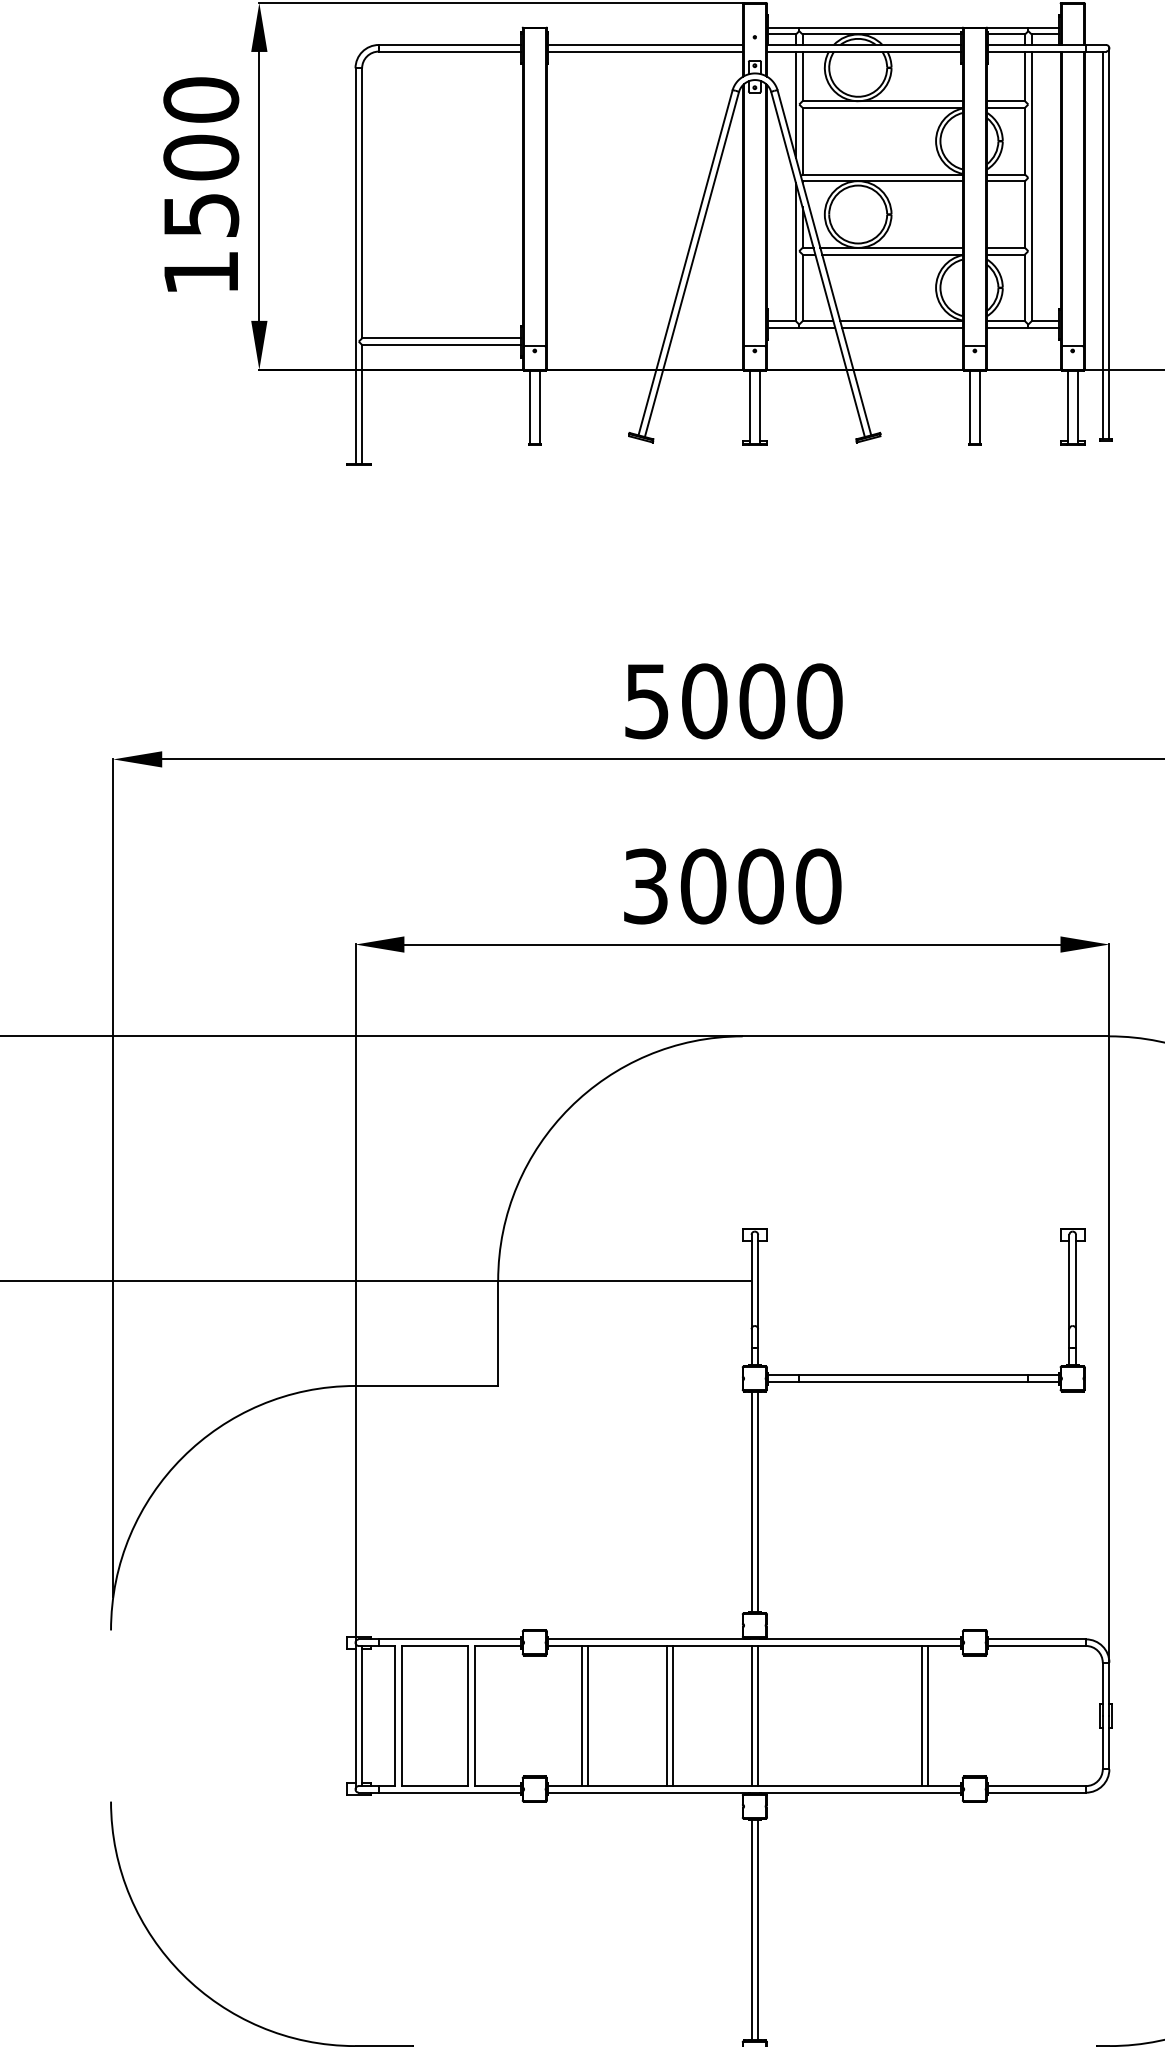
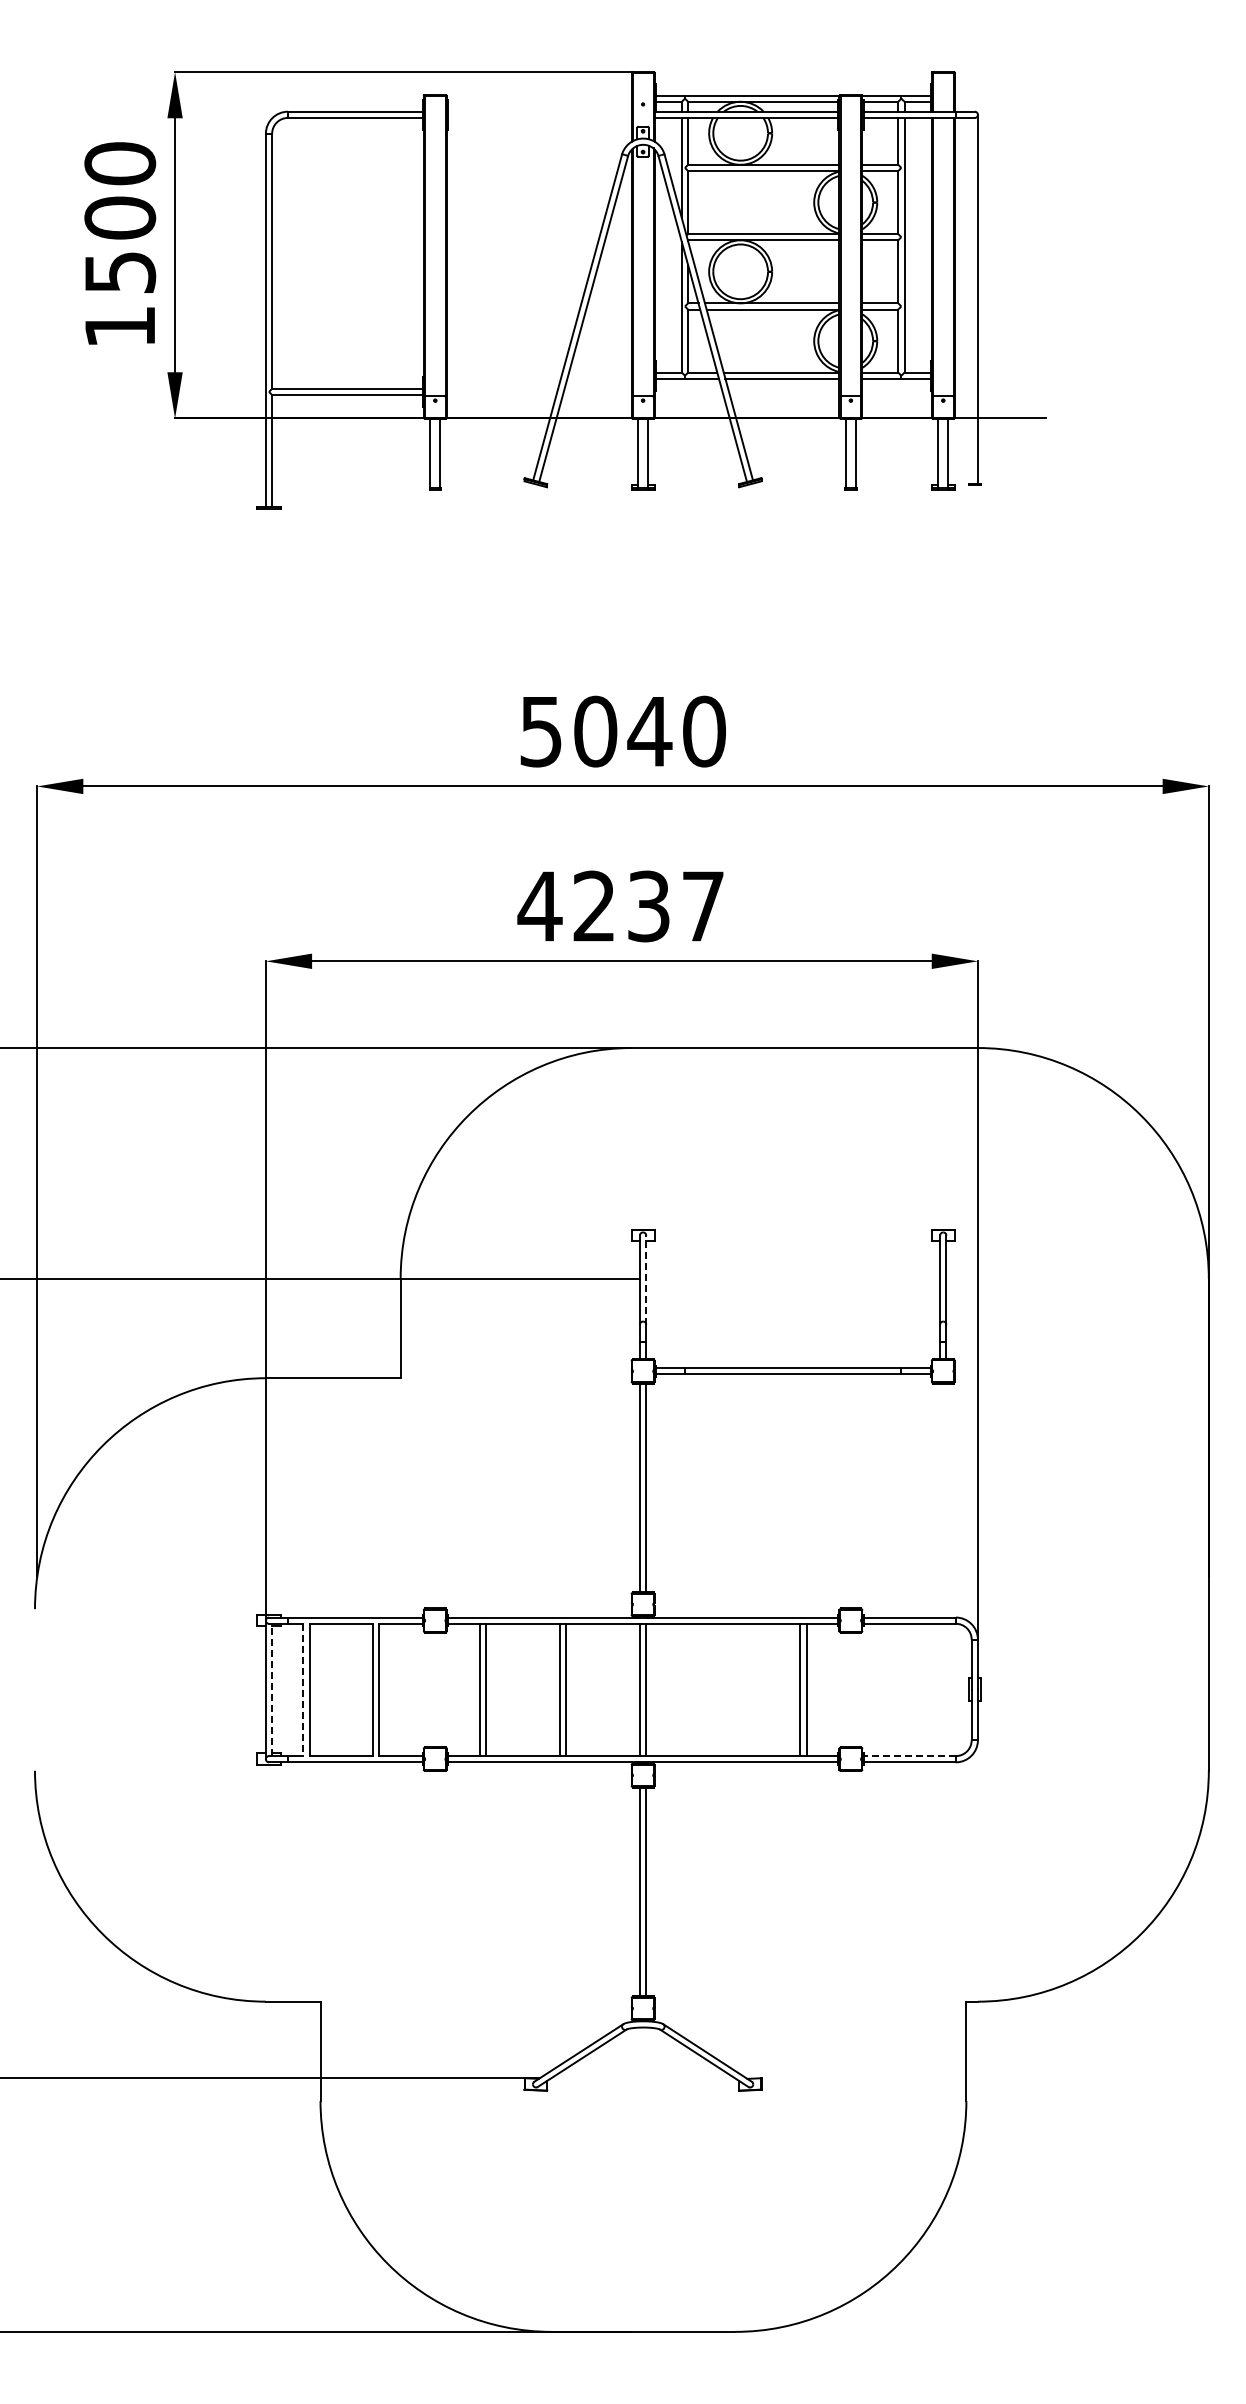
line: (645, 44) -> (539, 111), removed
line: (645, 51) -> (539, 117), removed
line: (1102, 244) -> (971, 300), removed
text: (761, 701) -> (649, 731), 5000 -> 5040
text: (730, 886) -> (620, 906), 3000 -> 4237
line: (758, 1282) -> (646, 1280), solid -> dashed
line: (362, 1715) -> (272, 1689), solid -> dashed
line: (395, 1716) -> (303, 1690), solid -> dashed
line: (1036, 1786) -> (909, 1756), solid -> dashed

